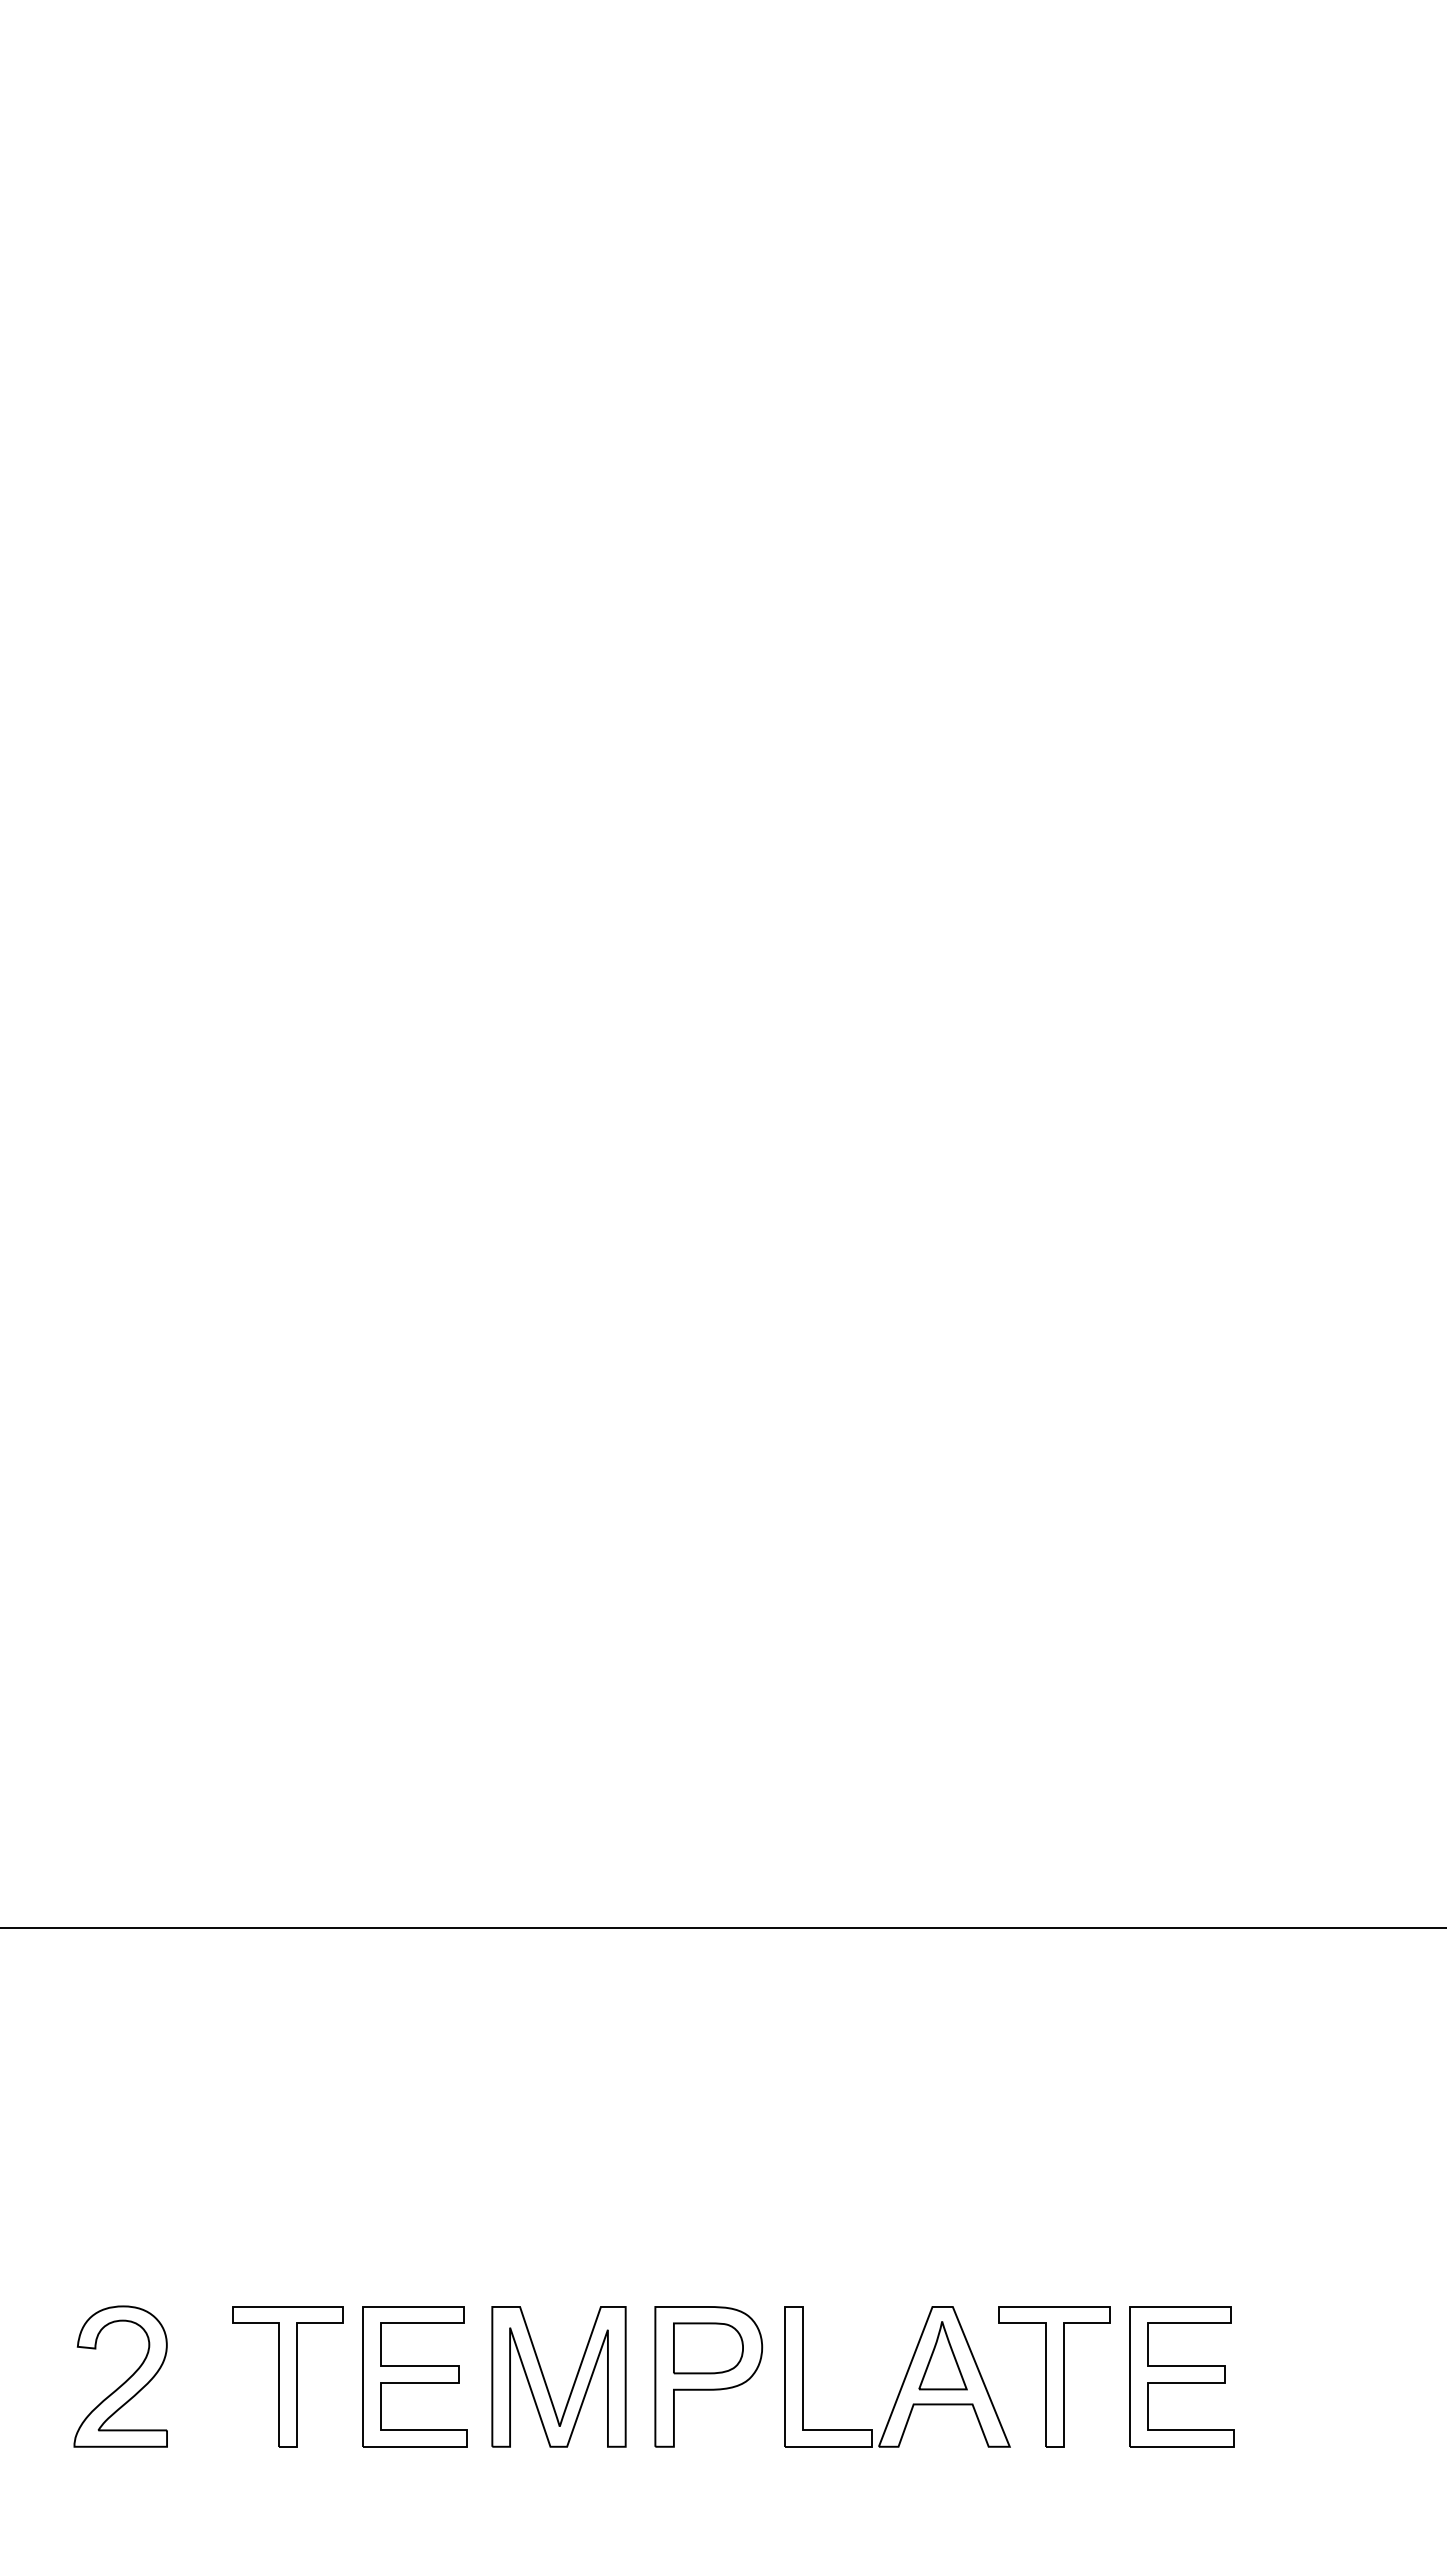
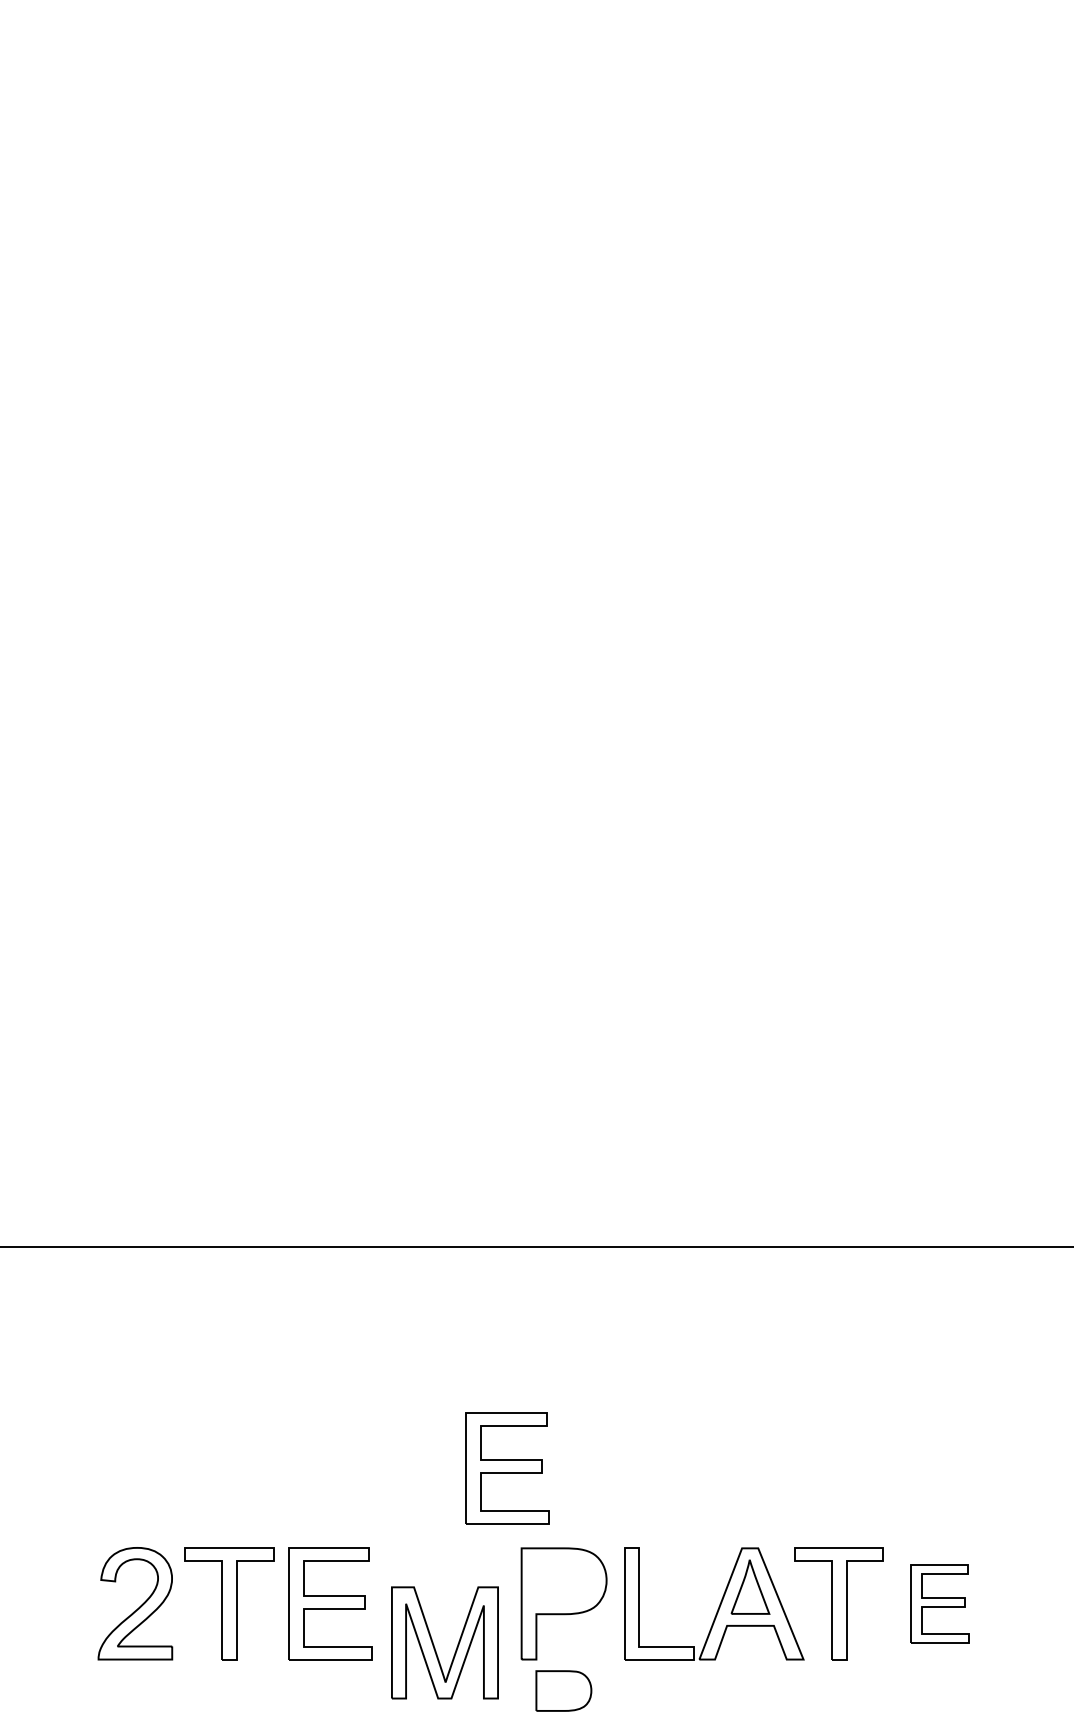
part: (637, 2206) -> (507, 1468), added
part: (708, 2348) -> (563, 1691), moved
part: (1181, 2376) -> (940, 1603), size x0.7
part: (545, 2379) -> (434, 1644), moved
part: (125, 2380) -> (139, 1606), moved

